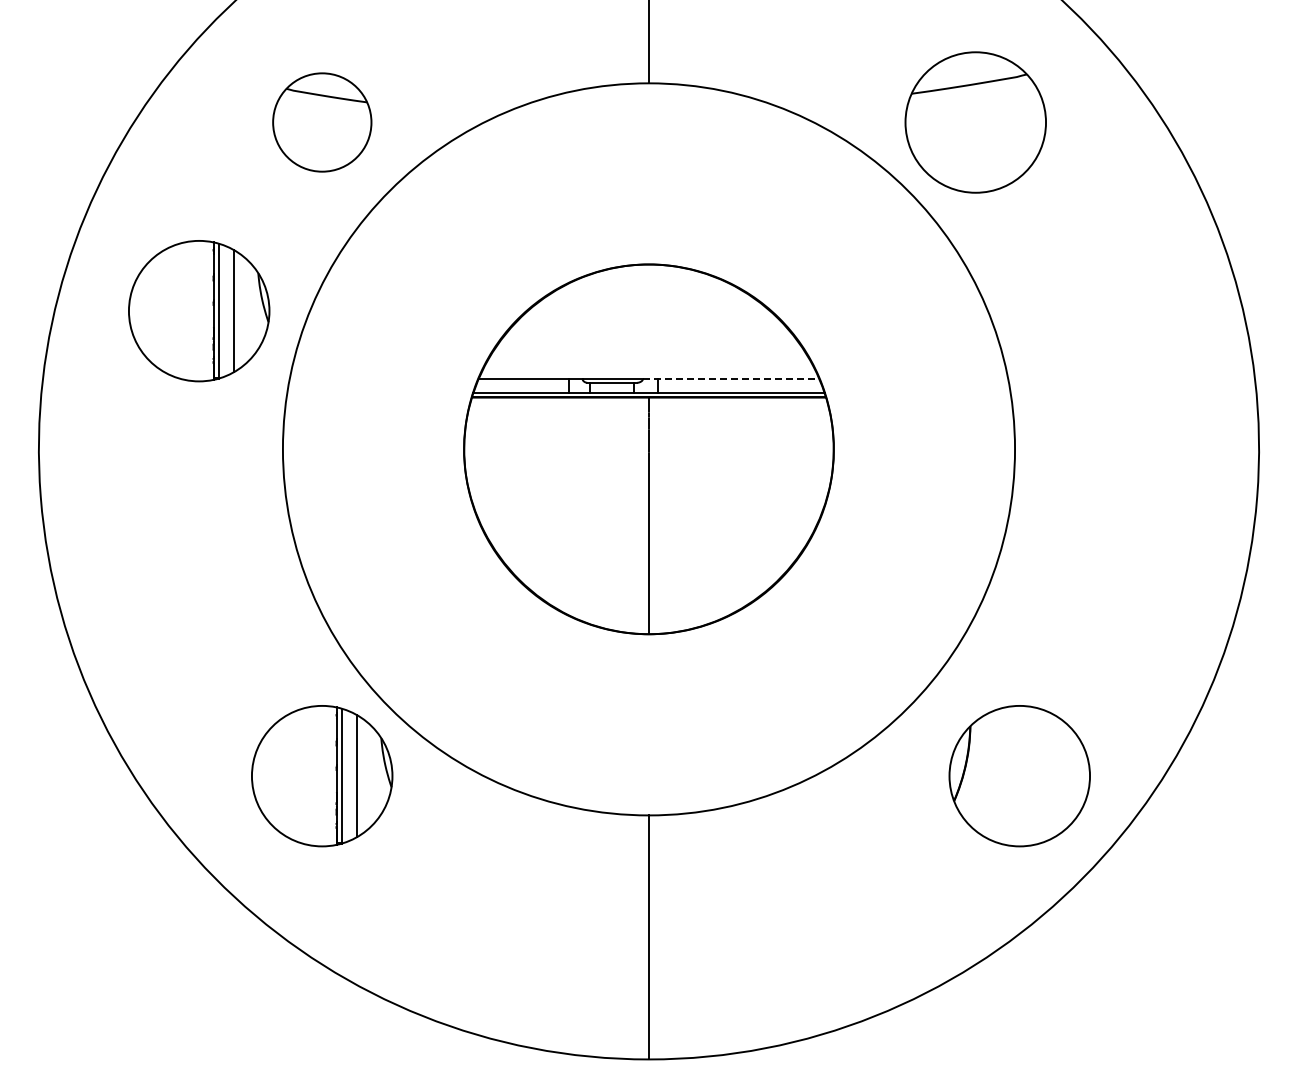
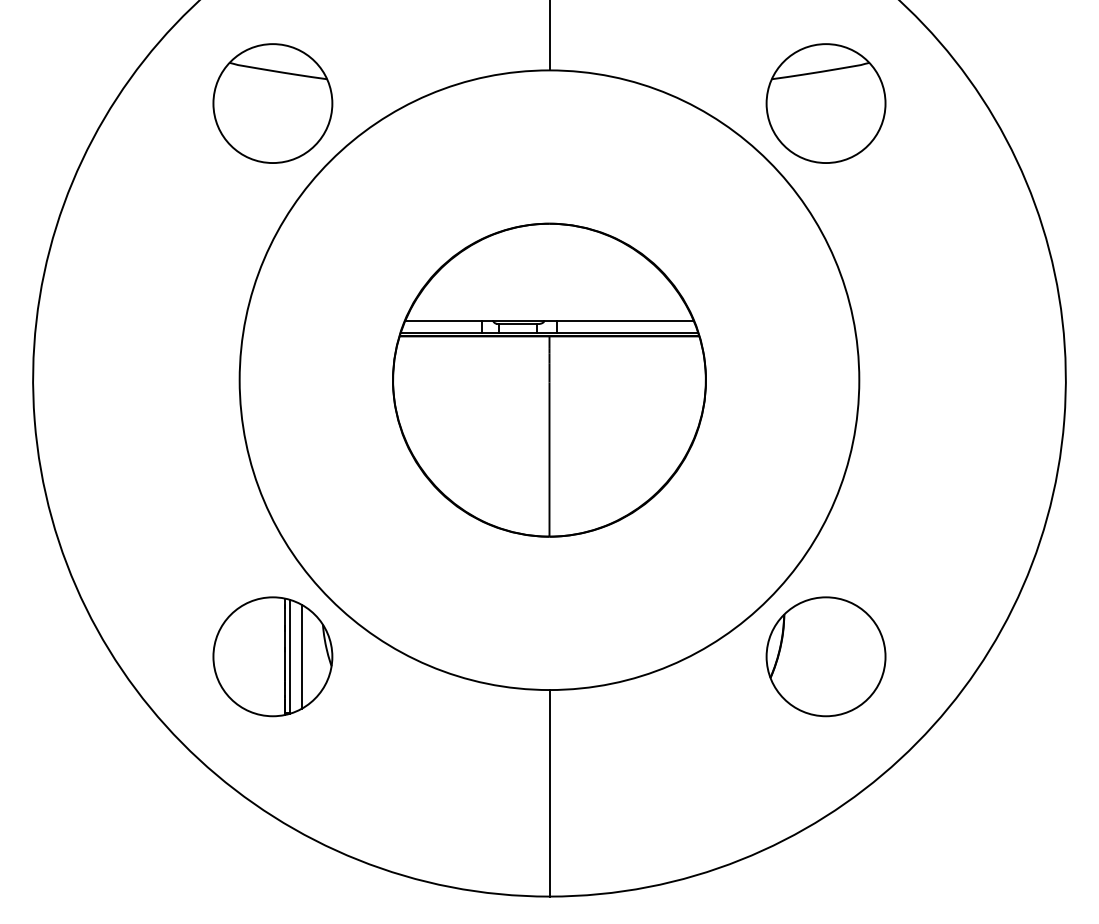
part: (322, 122) -> (273, 103), size x1.43
part: (199, 311) -> (169, 263), removed
line: (731, 379) -> (619, 321), dashed -> solid
part: (1019, 776) -> (825, 657), moved

